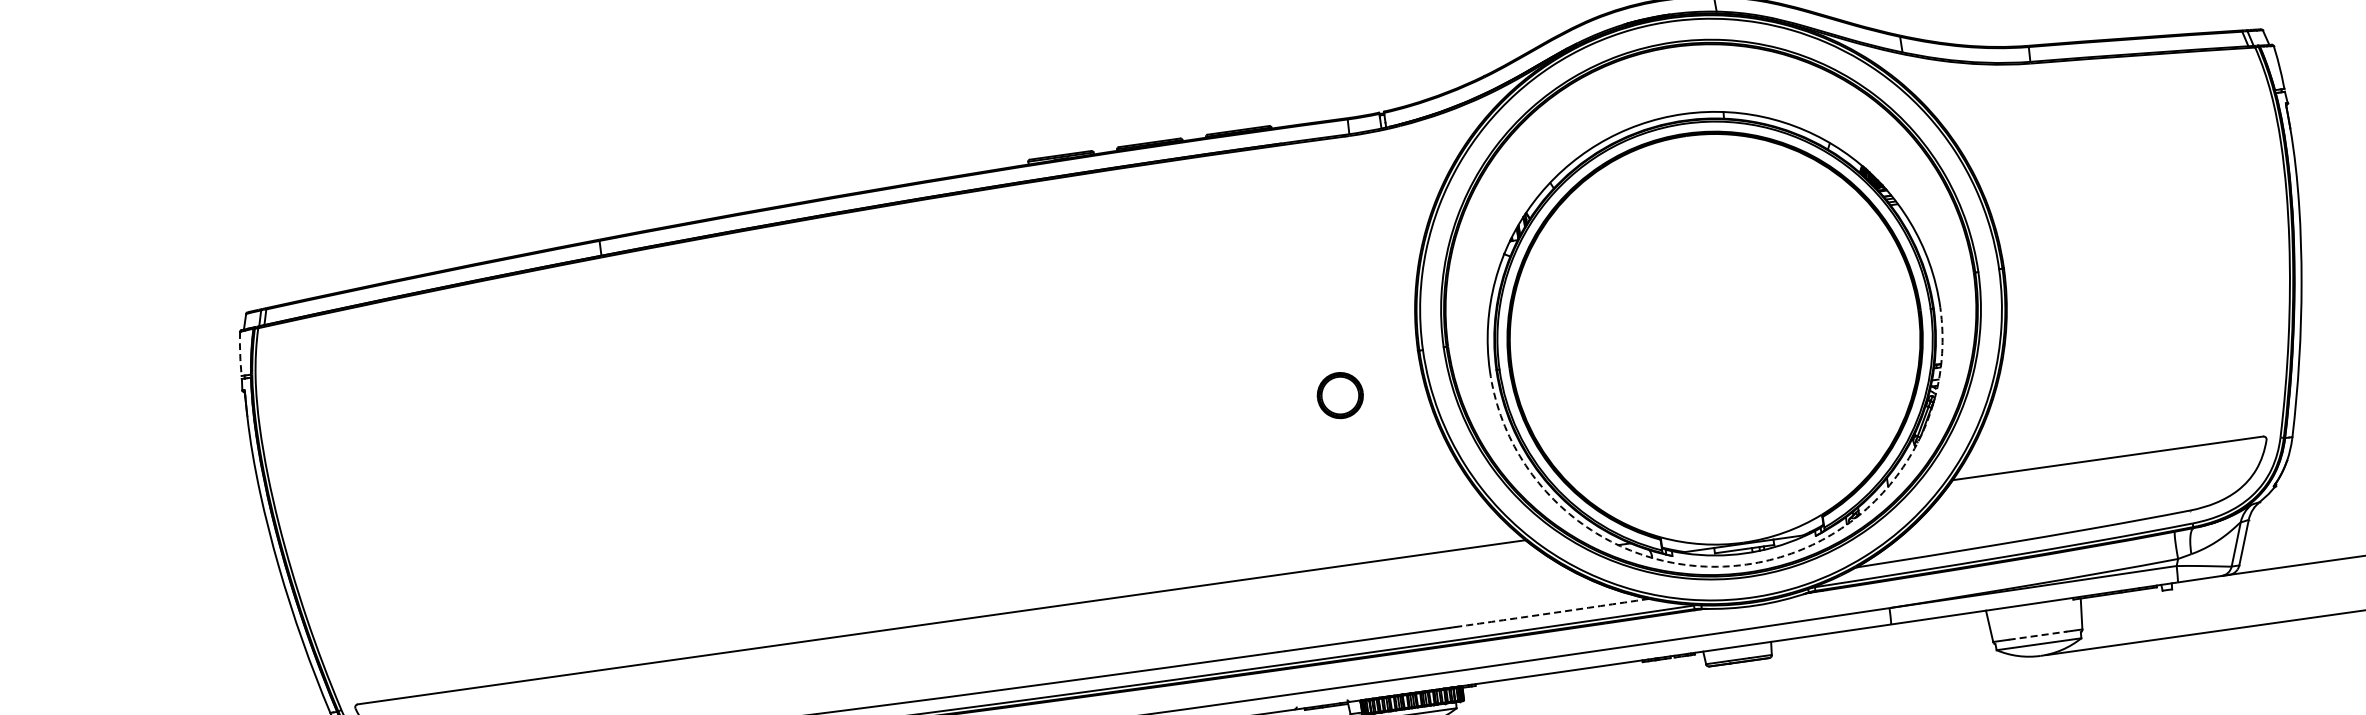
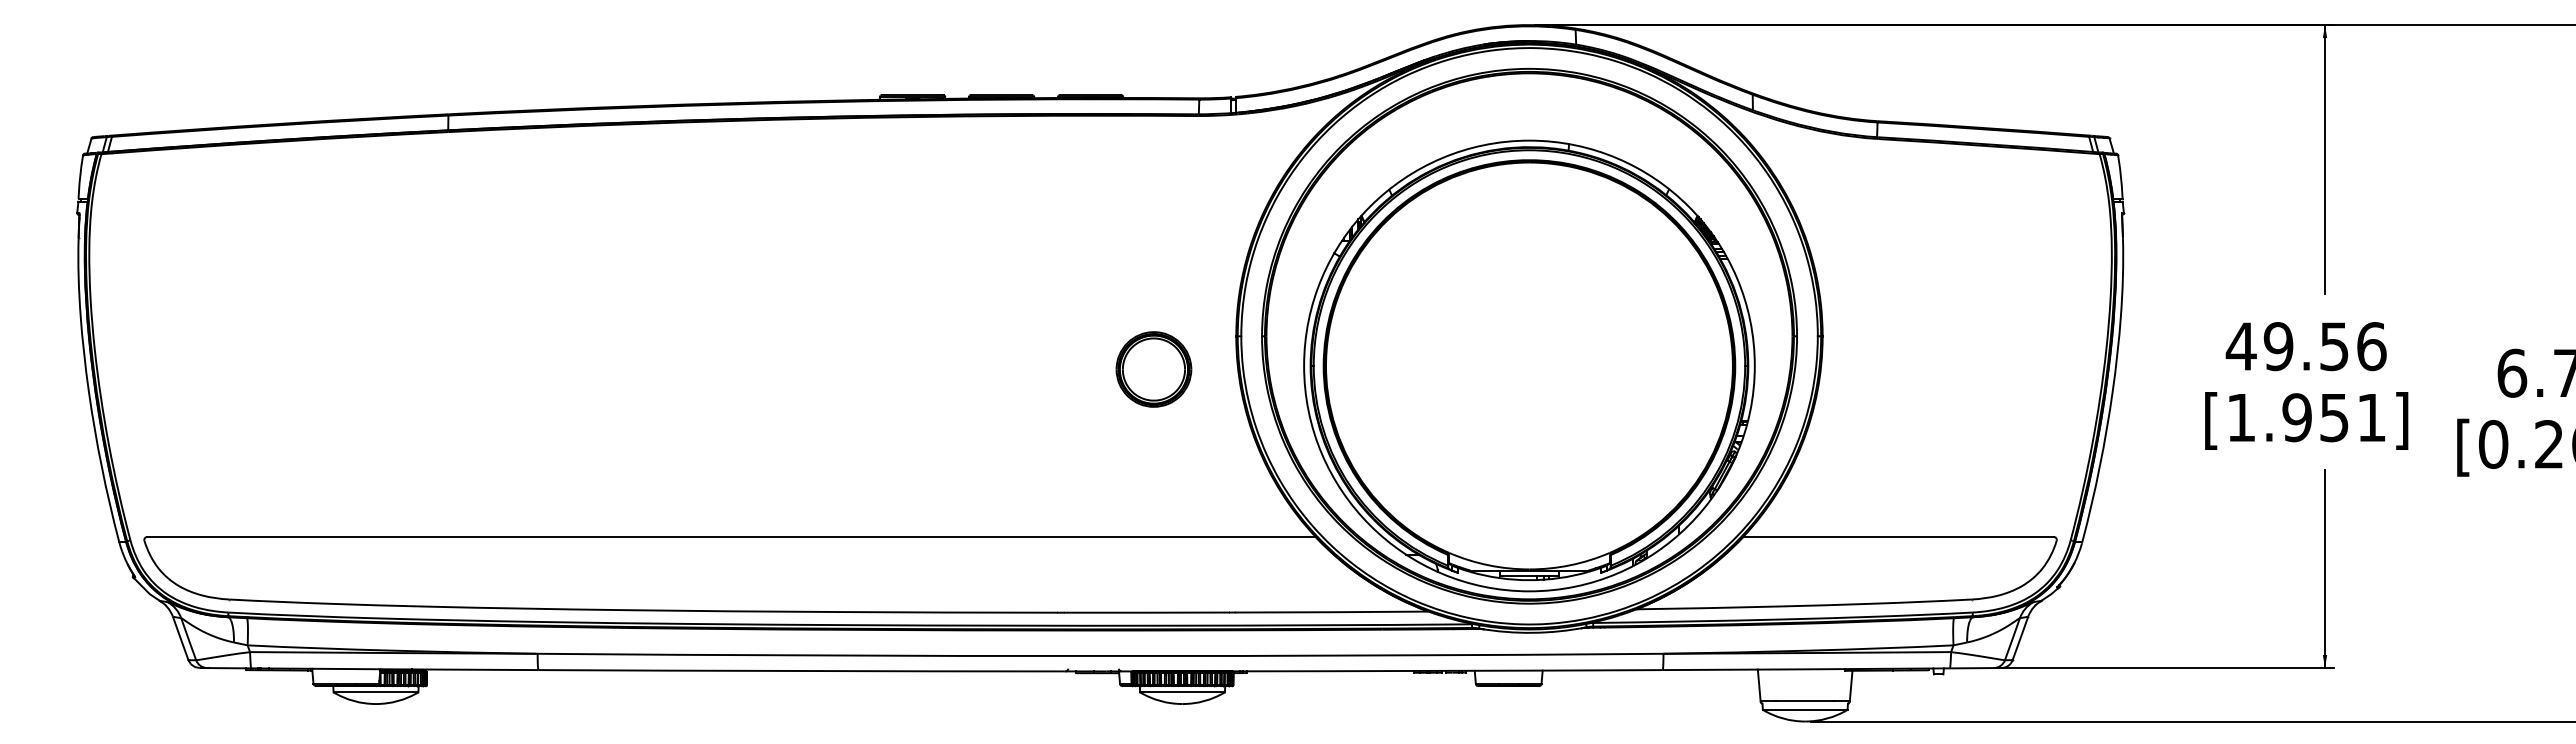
line: (240, 354) -> (80, 177), dashed -> solid
part: (1339, 395) -> (1153, 369), size x1.67
arc: (1746, 564) -> (1529, 591), dashed -> solid
arc: (1551, 613) -> (1331, 612), dashed -> solid
line: (2038, 635) -> (1805, 701), dashed -> solid

